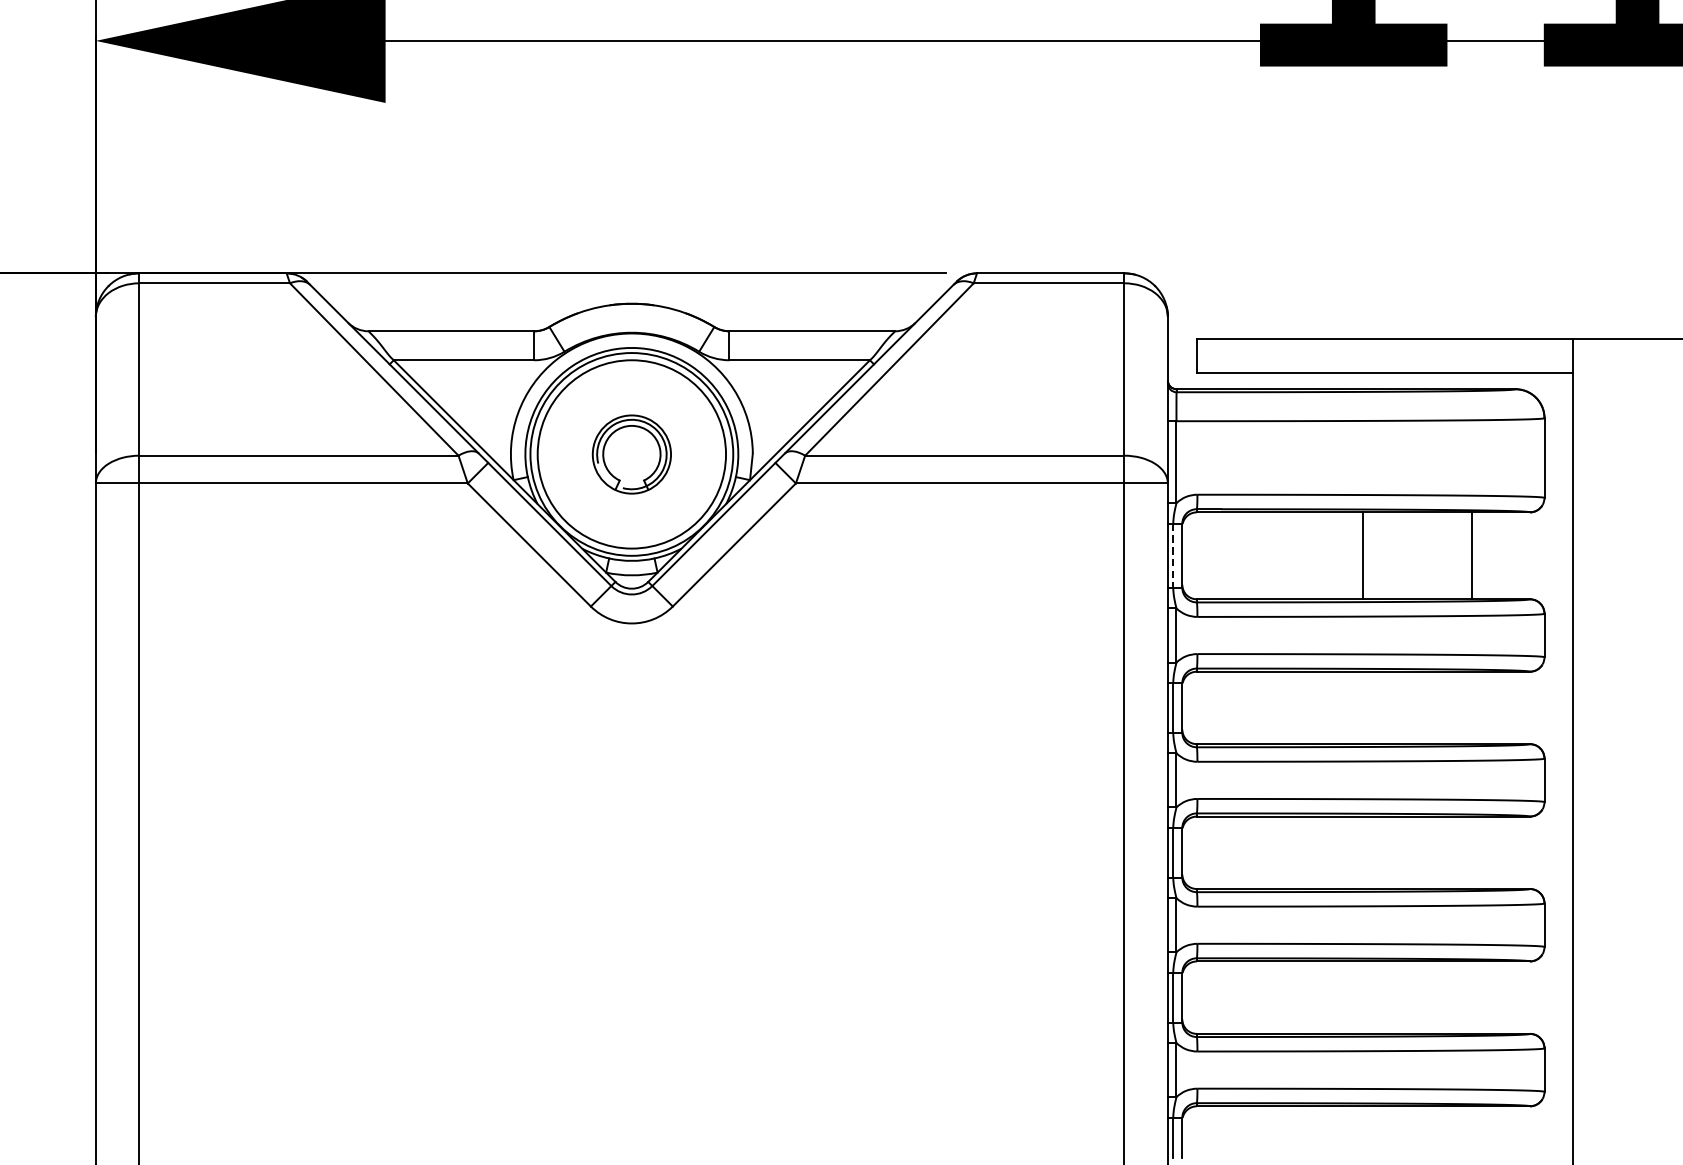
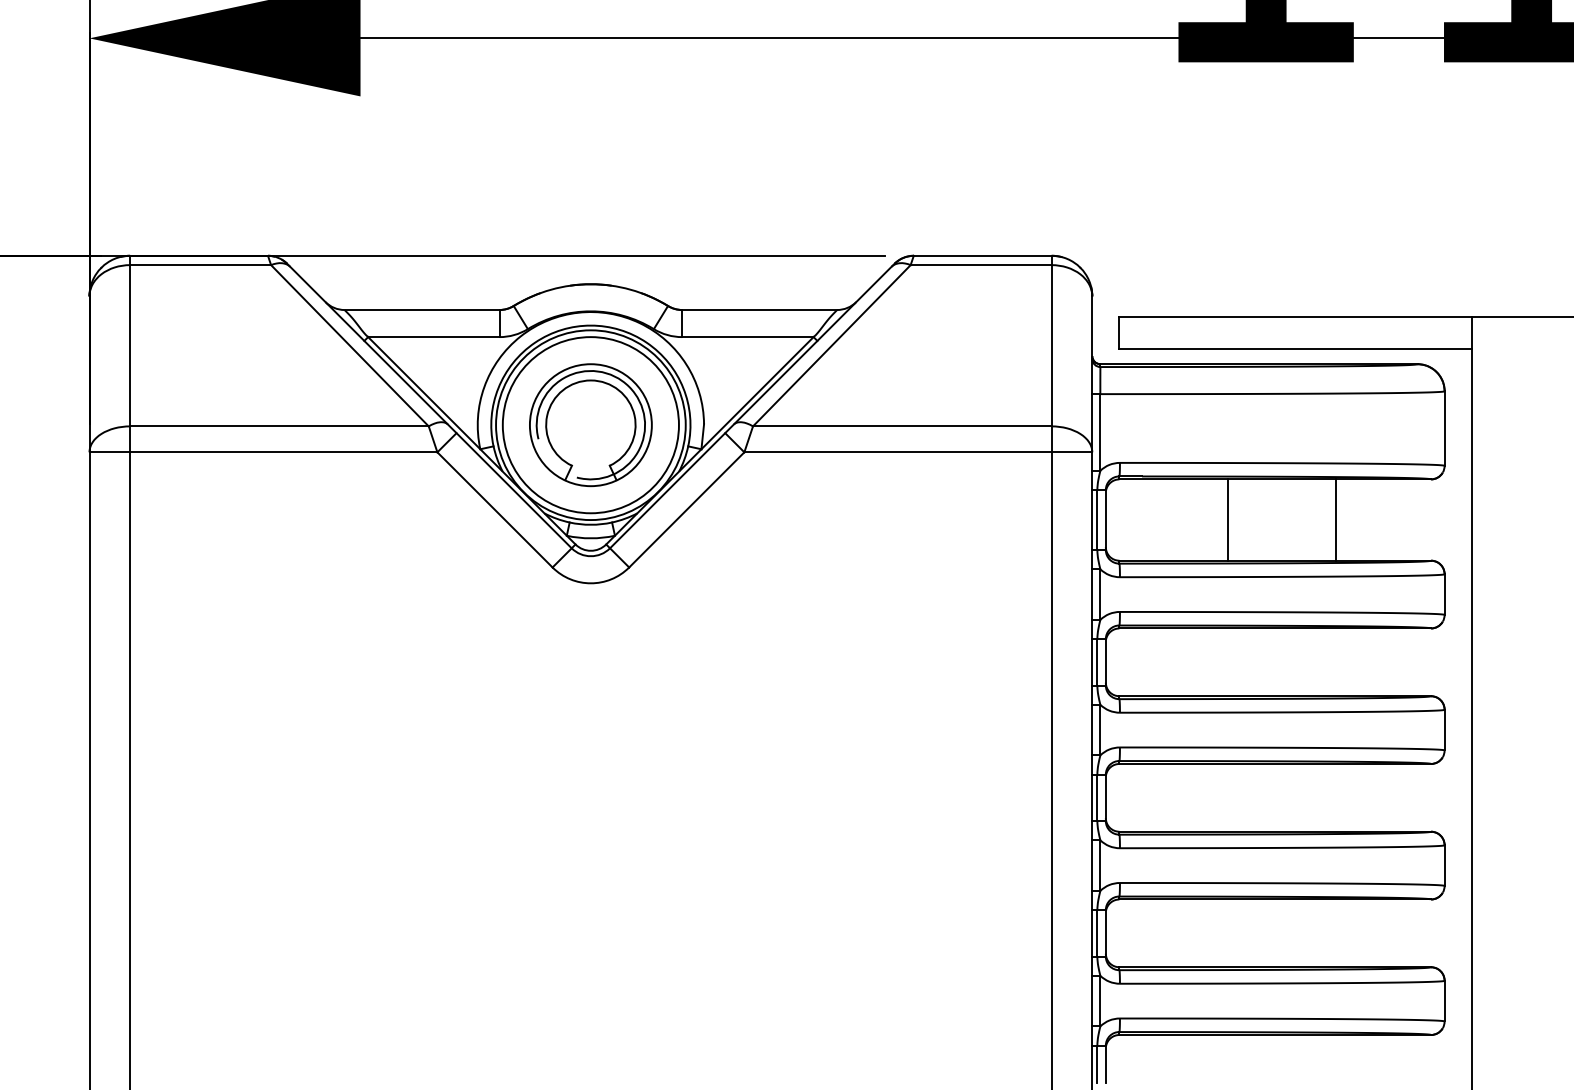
part: (631, 454) -> (590, 425), size x1.67
line: (1362, 555) -> (1227, 519), moved
line: (1472, 555) -> (1336, 519), moved
line: (1173, 556) -> (1097, 520), dashed -> solid

